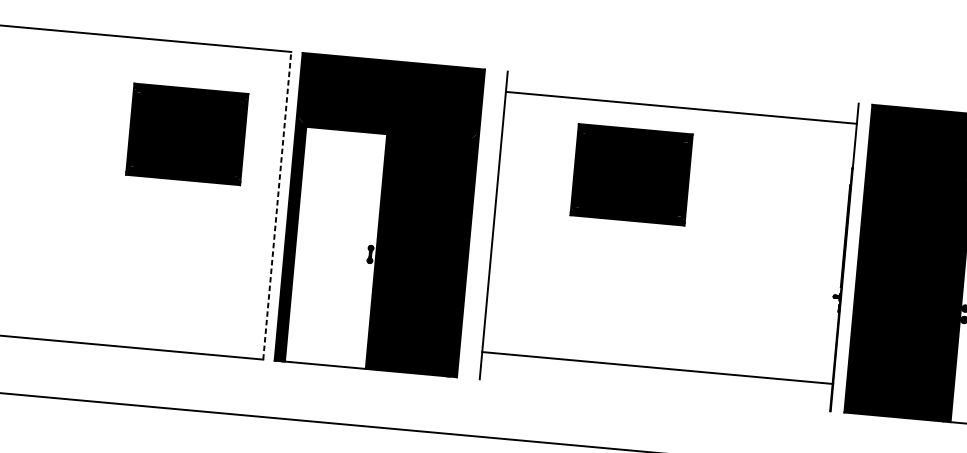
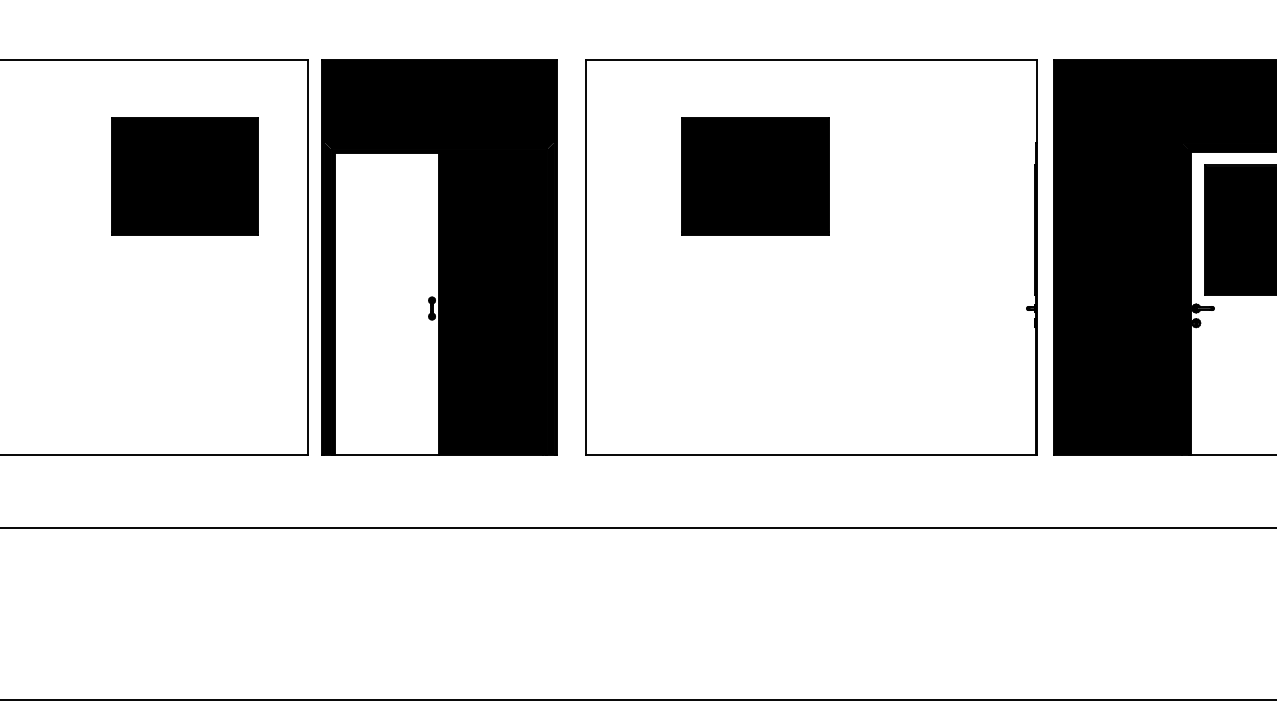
line: (680, 107) -> (810, 59), moved
line: (277, 205) -> (307, 257), dashed -> solid
line: (657, 367) -> (810, 454), moved

